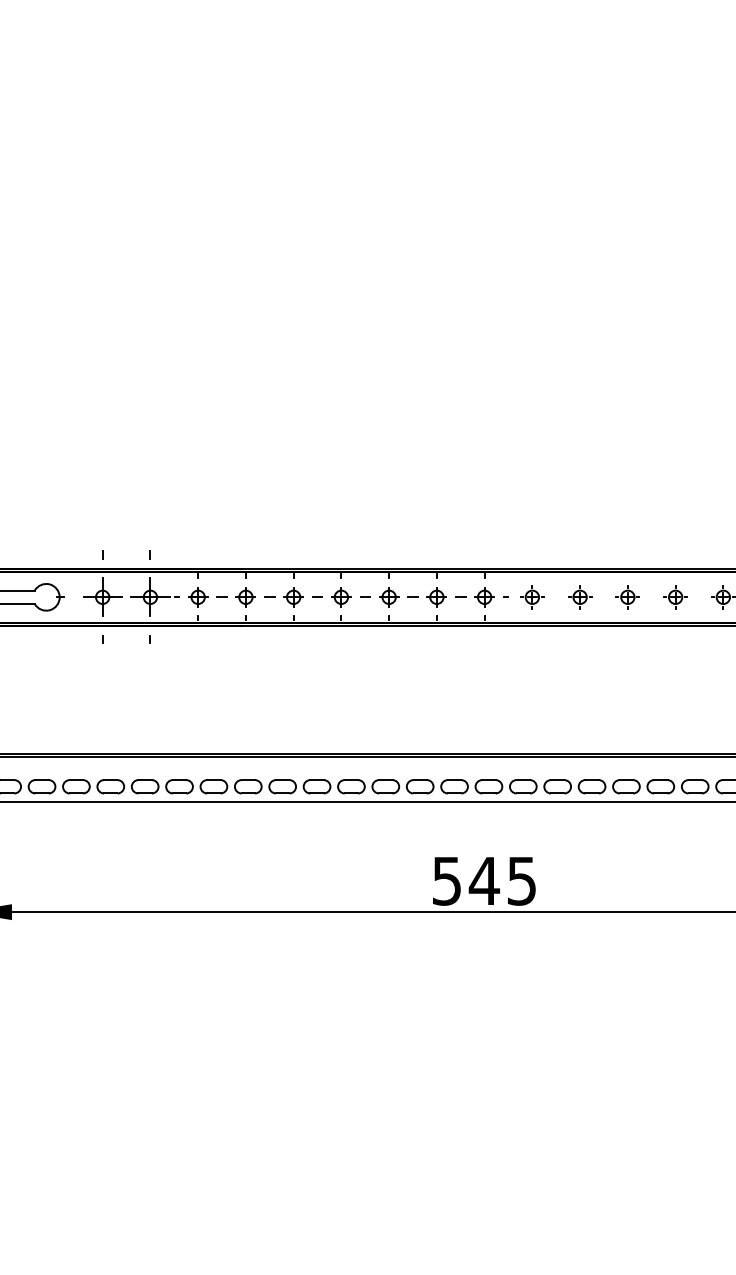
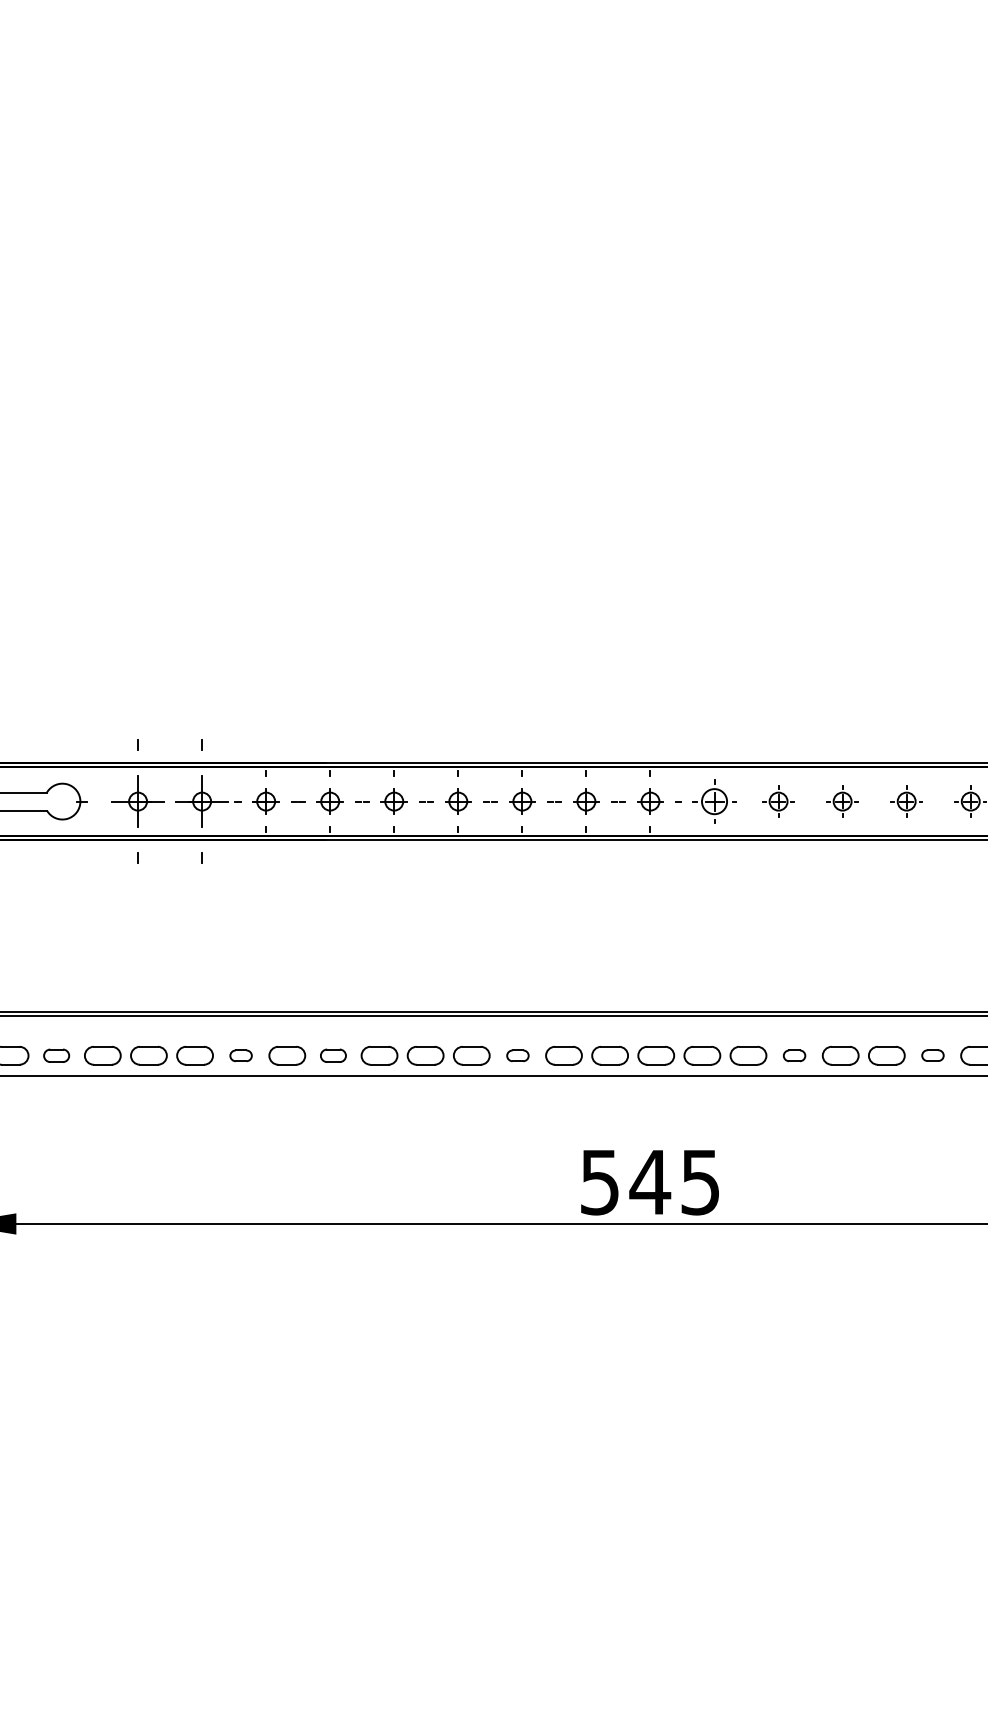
part: (532, 597) -> (714, 801), size x1.4
part: (41, 786) -> (56, 1055), size x0.7
part: (179, 786) -> (240, 1055), size x0.6
part: (248, 786) -> (333, 1055), size x0.7
part: (385, 786) -> (517, 1055), size x0.6
part: (591, 786) -> (794, 1055), size x0.6
part: (694, 786) -> (932, 1055), size x0.6

